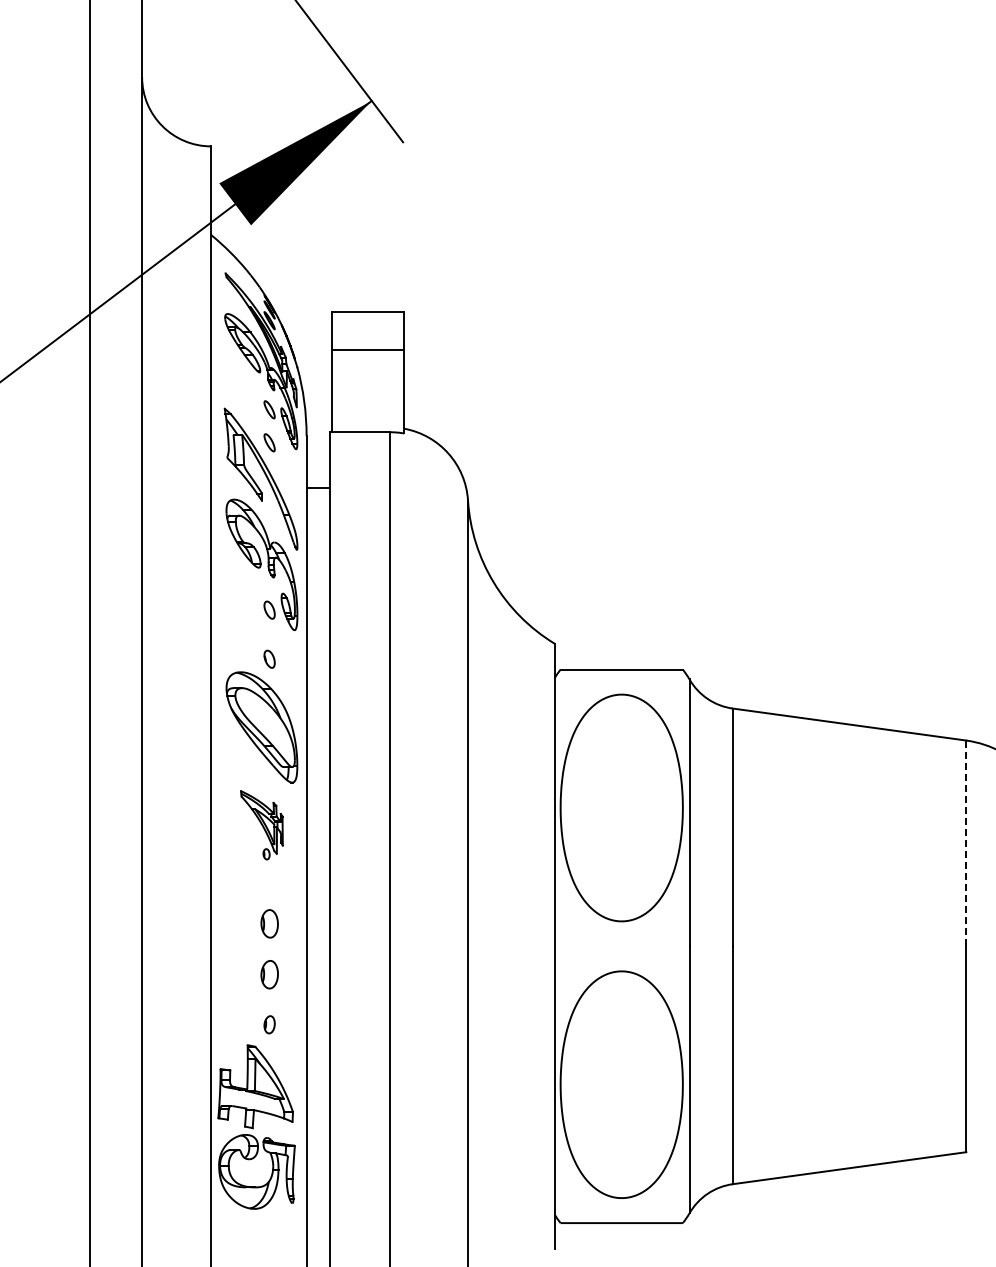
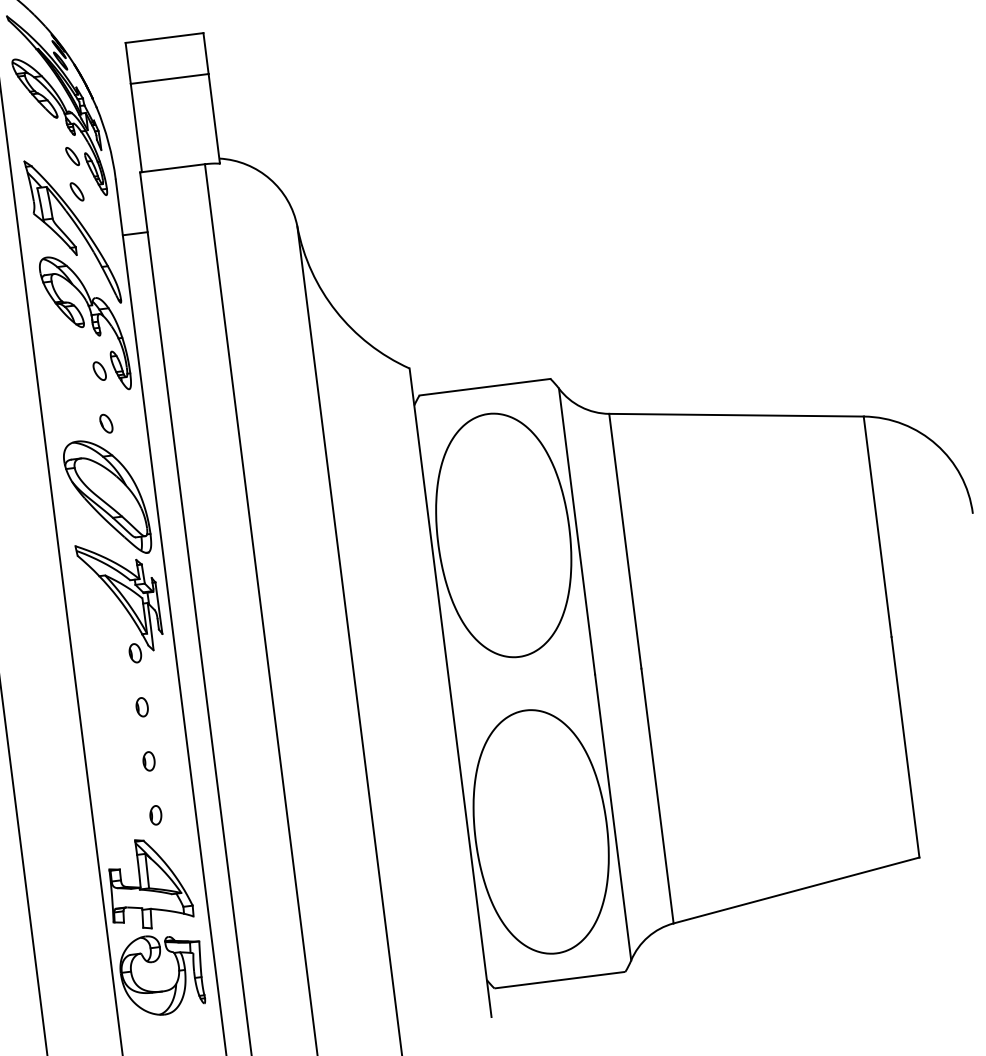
part: (261, 825) -> (120, 602), size x1.67
line: (966, 843) -> (877, 526), dashed -> solid
part: (269, 923) -> (142, 706), size x0.62
part: (269, 973) -> (148, 760), size x0.62

